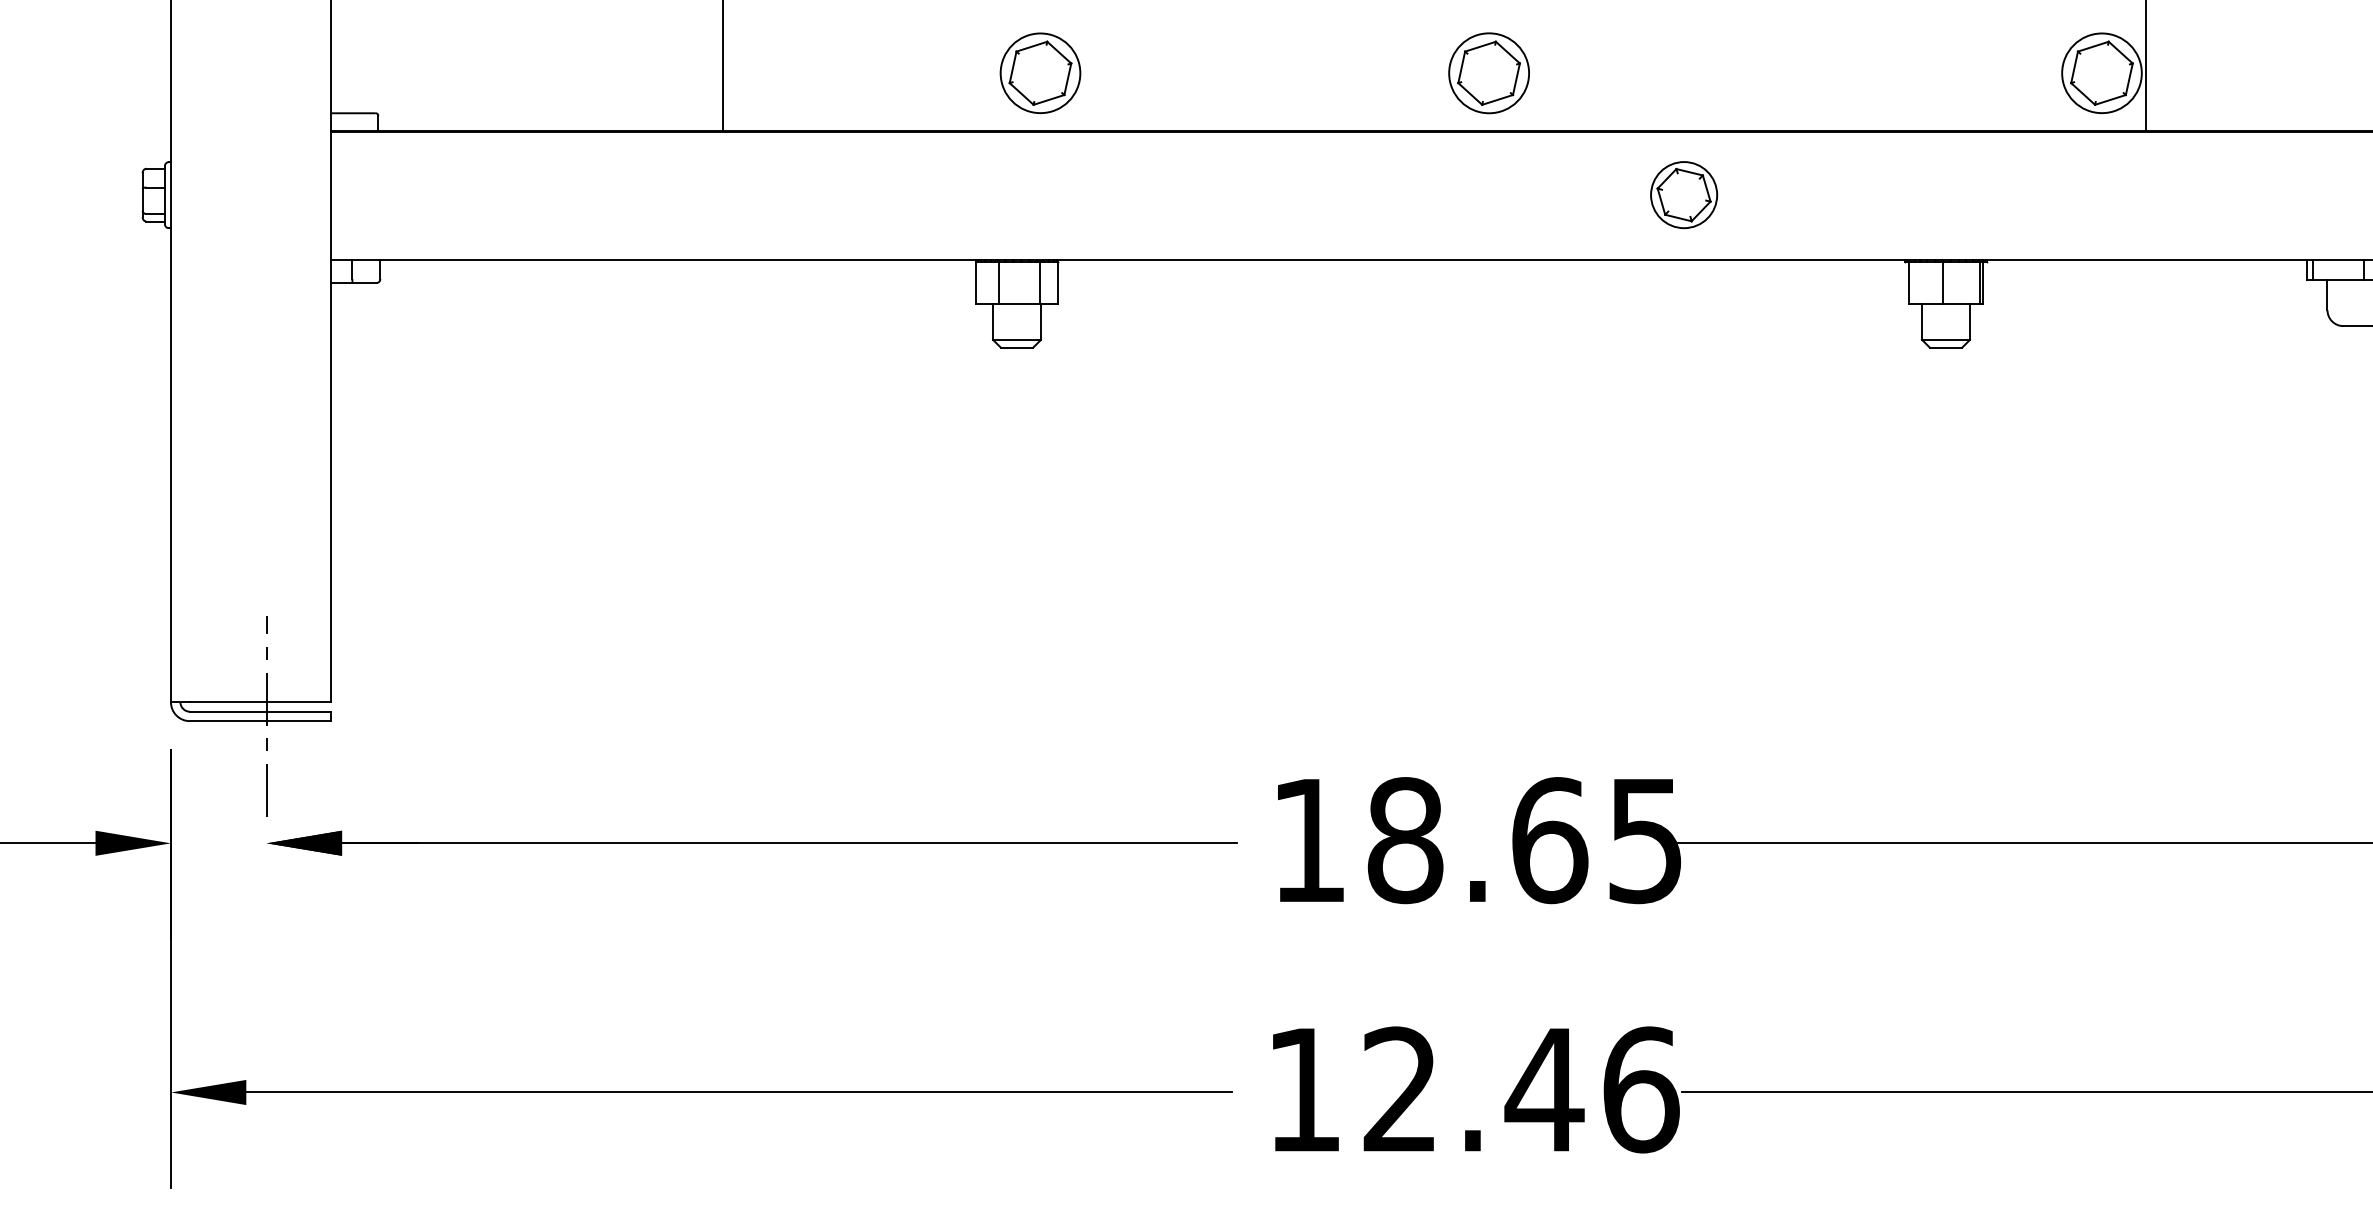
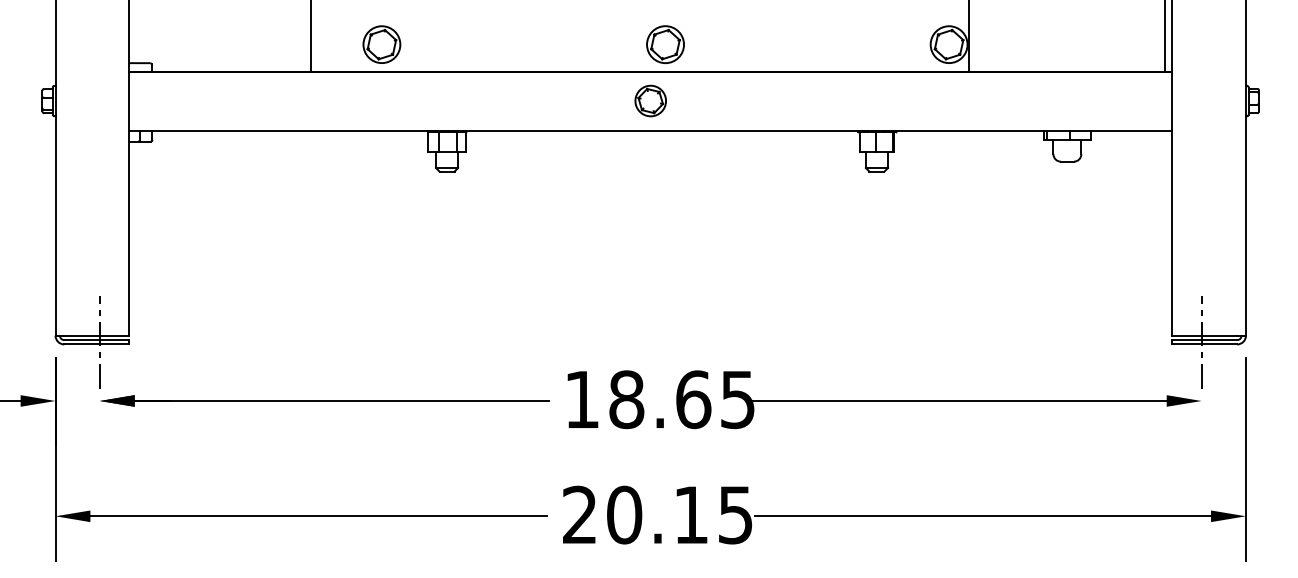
part: (1039, 72) -> (381, 44), moved
part: (1683, 193) -> (650, 100), moved
text: (1473, 1088) -> (658, 514), 12.46 -> 20.15

